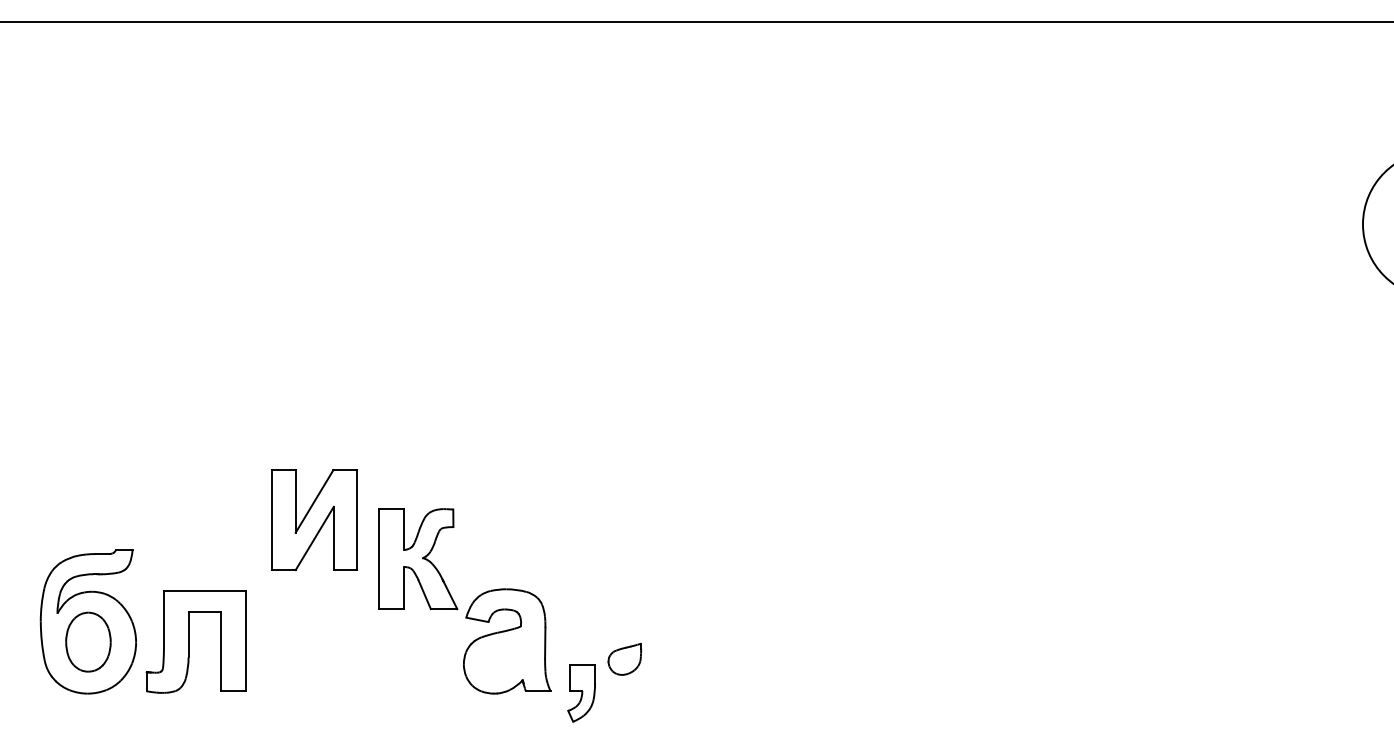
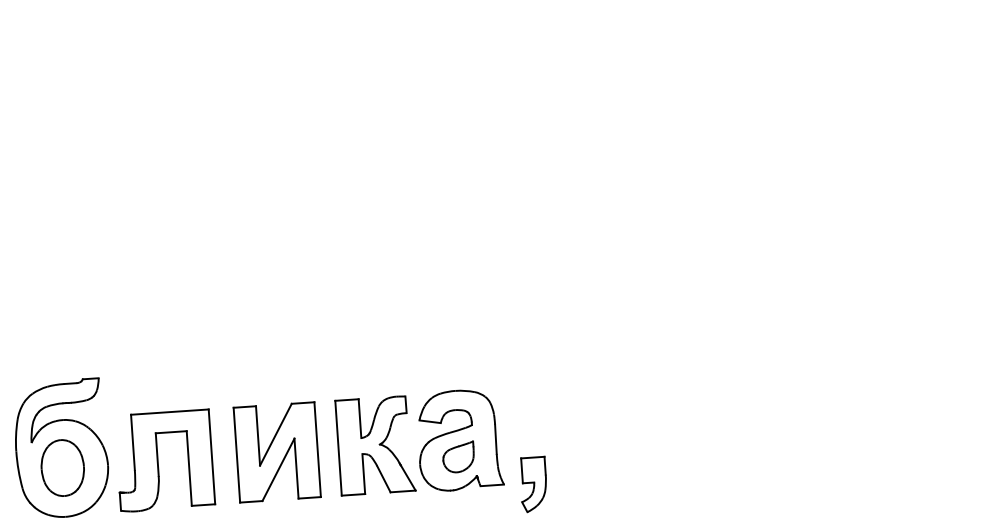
part: (314, 520) -> (277, 452), moved
part: (418, 559) -> (375, 446), moved
part: (624, 658) -> (458, 456), moved

